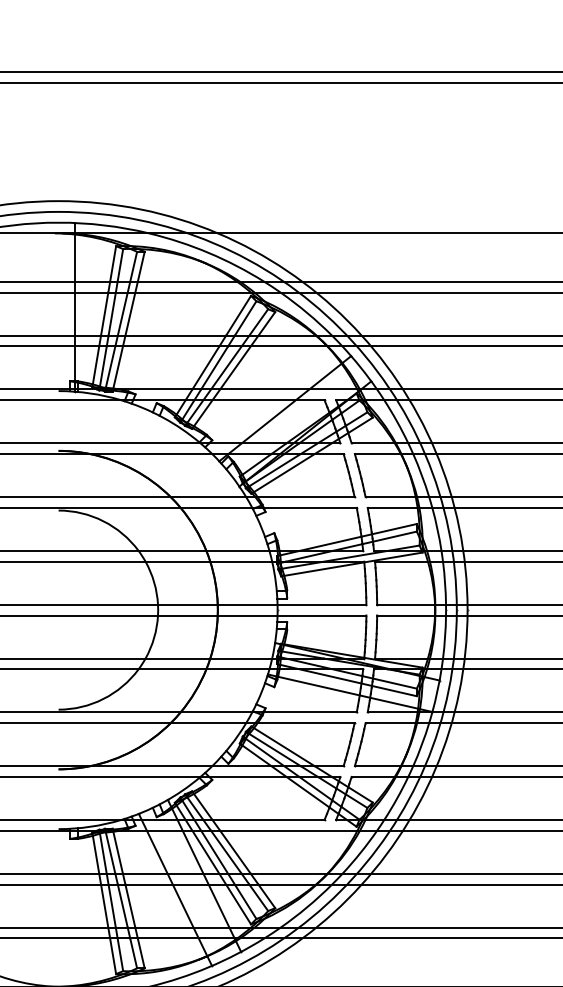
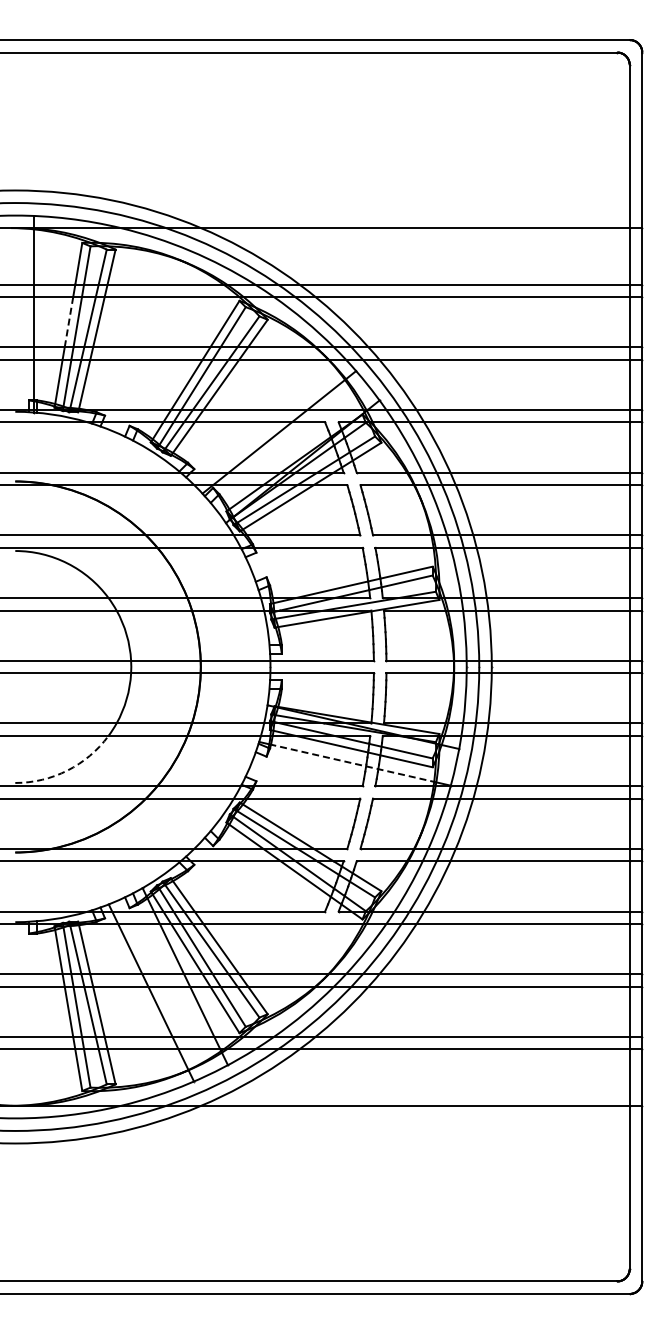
line: (105, 313) -> (69, 321), solid -> dashed
line: (348, 692) -> (352, 763), solid -> dashed
arc: (103, 698) -> (67, 770), solid -> dashed

